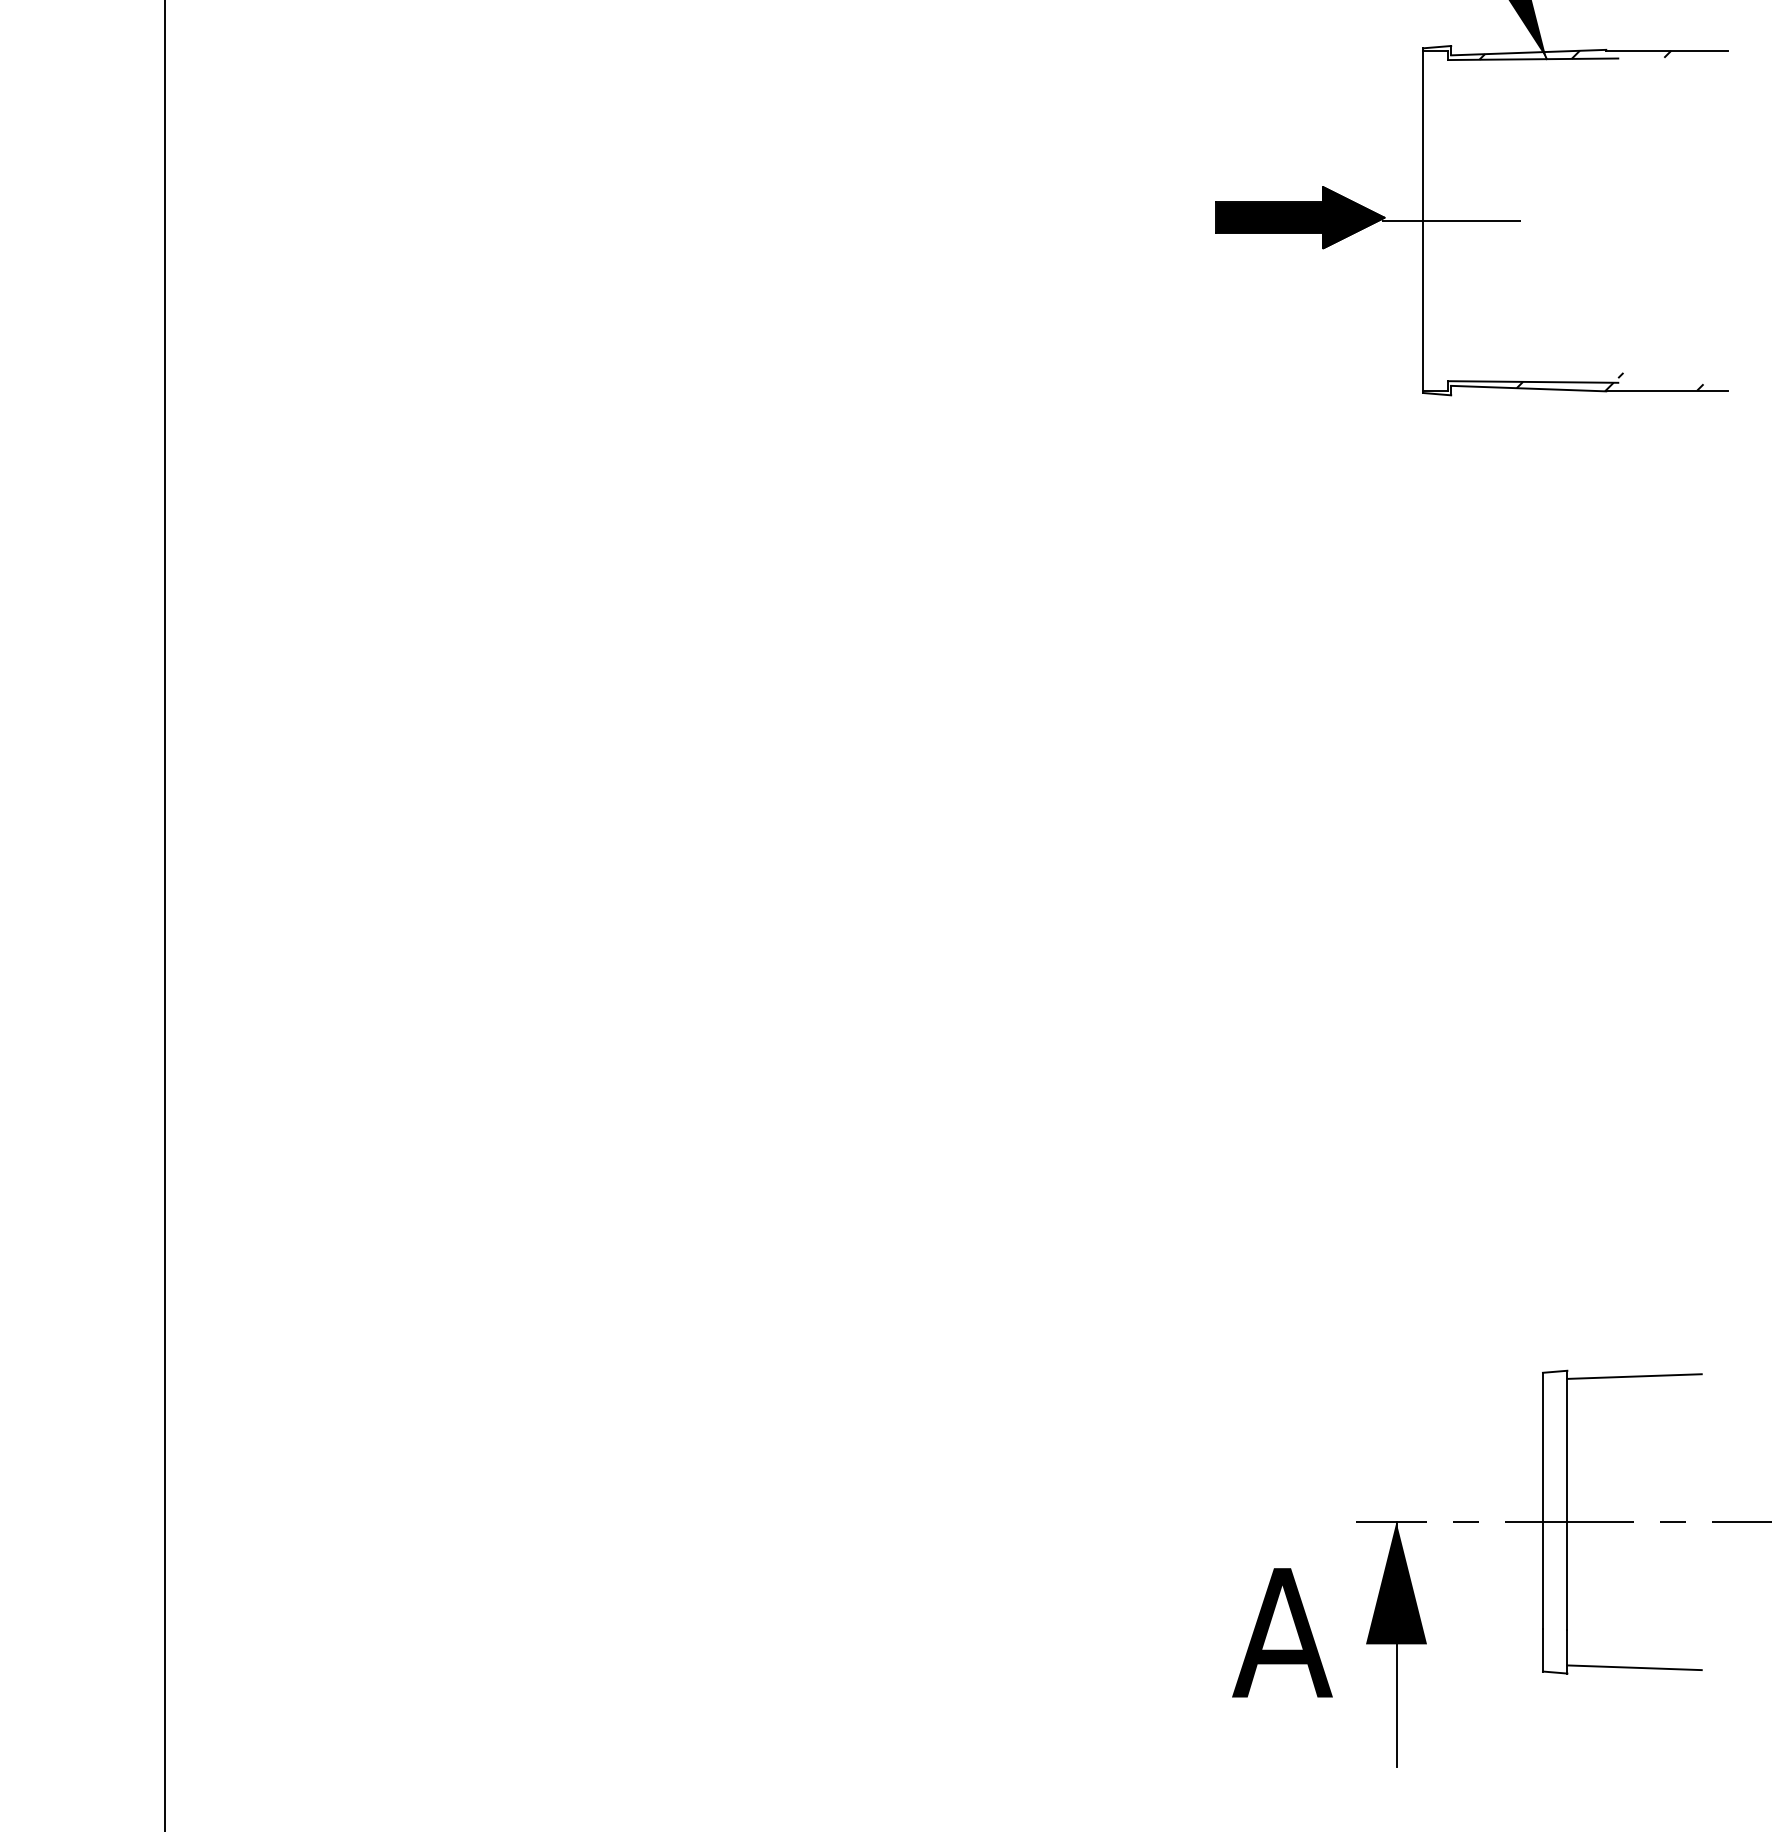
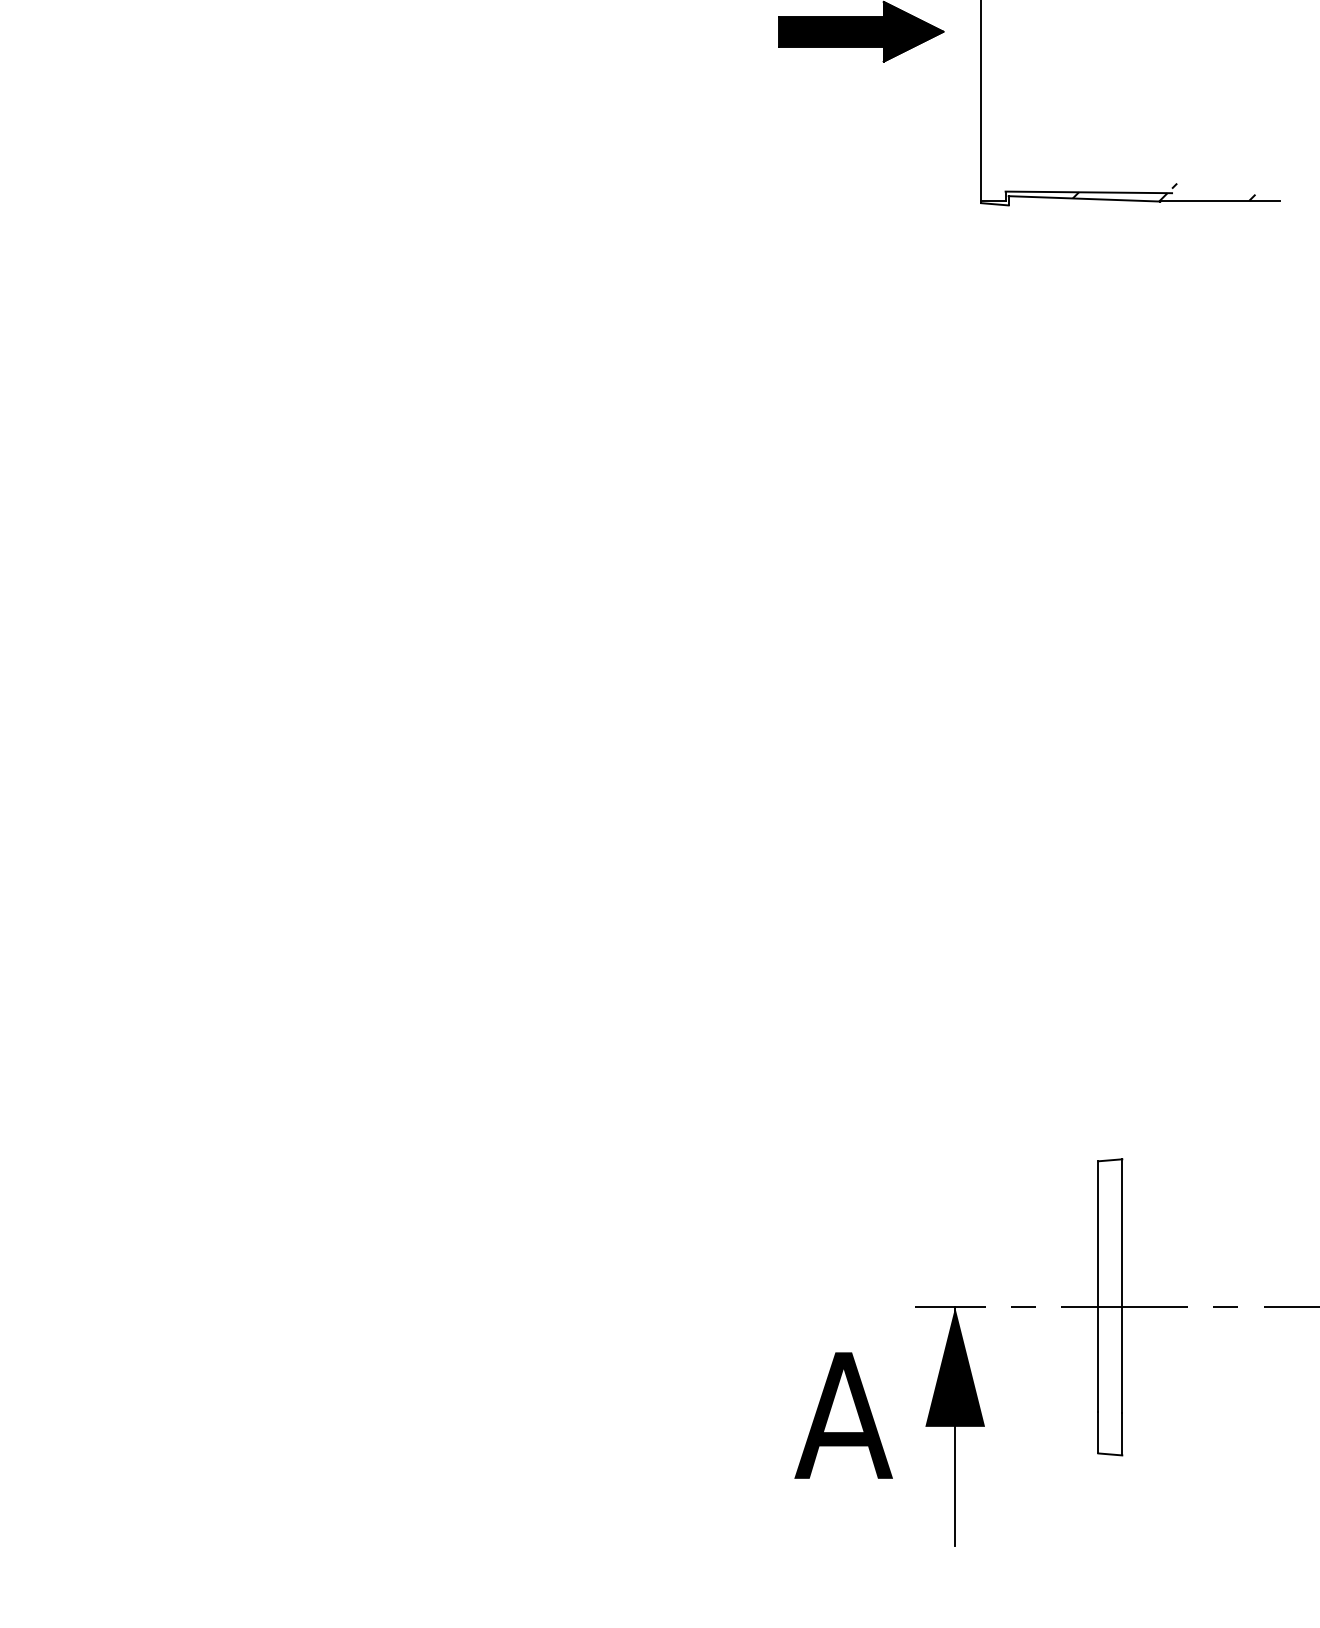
line: (1451, 220) -> (1009, 34), removed
line: (1634, 1376) -> (1187, 1164), removed
line: (1634, 1667) -> (1187, 1449), removed

